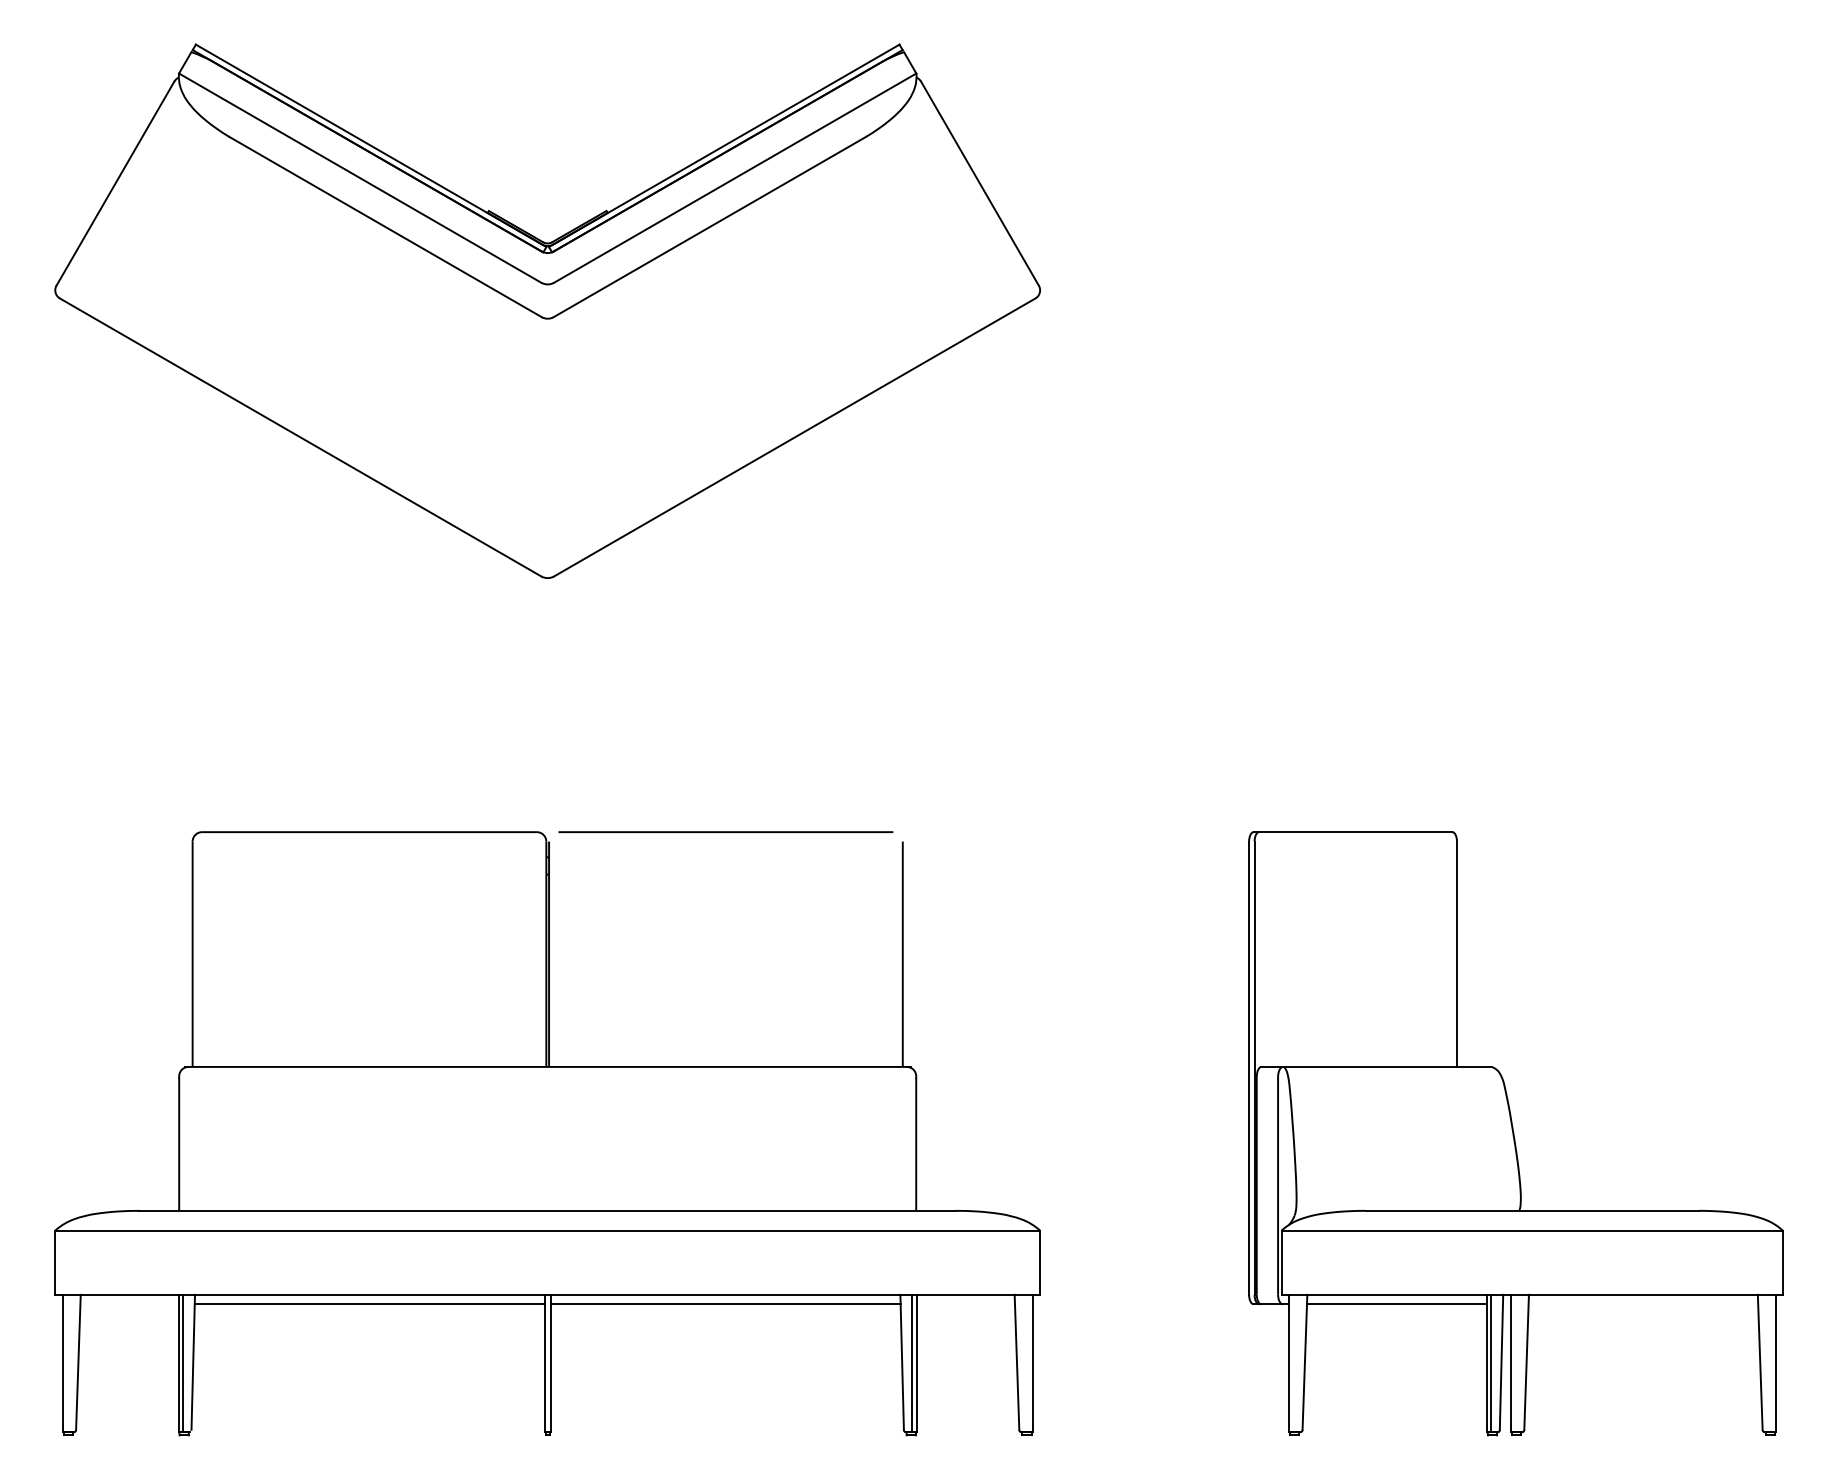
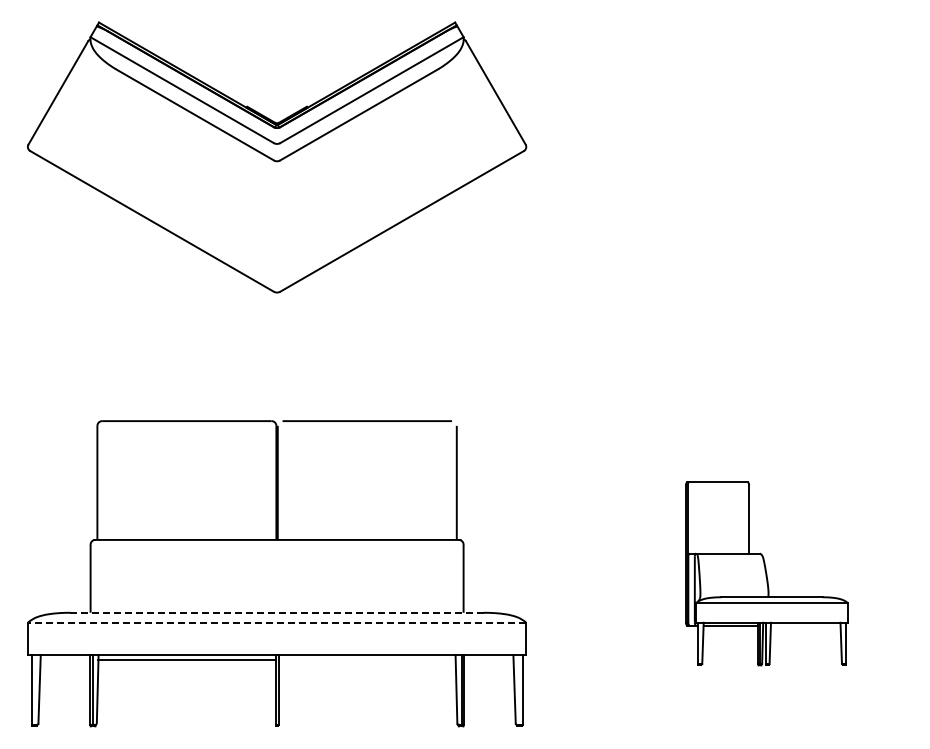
part: (1514, 1133) -> (766, 573), size x0.6
line: (548, 1210) -> (277, 612), solid -> dashed
line: (546, 1230) -> (276, 622), solid -> dashed
line: (724, 1305) -> (366, 660), removed

